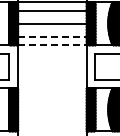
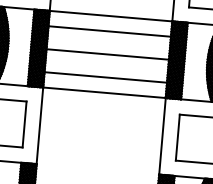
line: (52, 36) -> (105, 77), dashed -> solid
line: (52, 45) -> (104, 93), dashed -> solid

